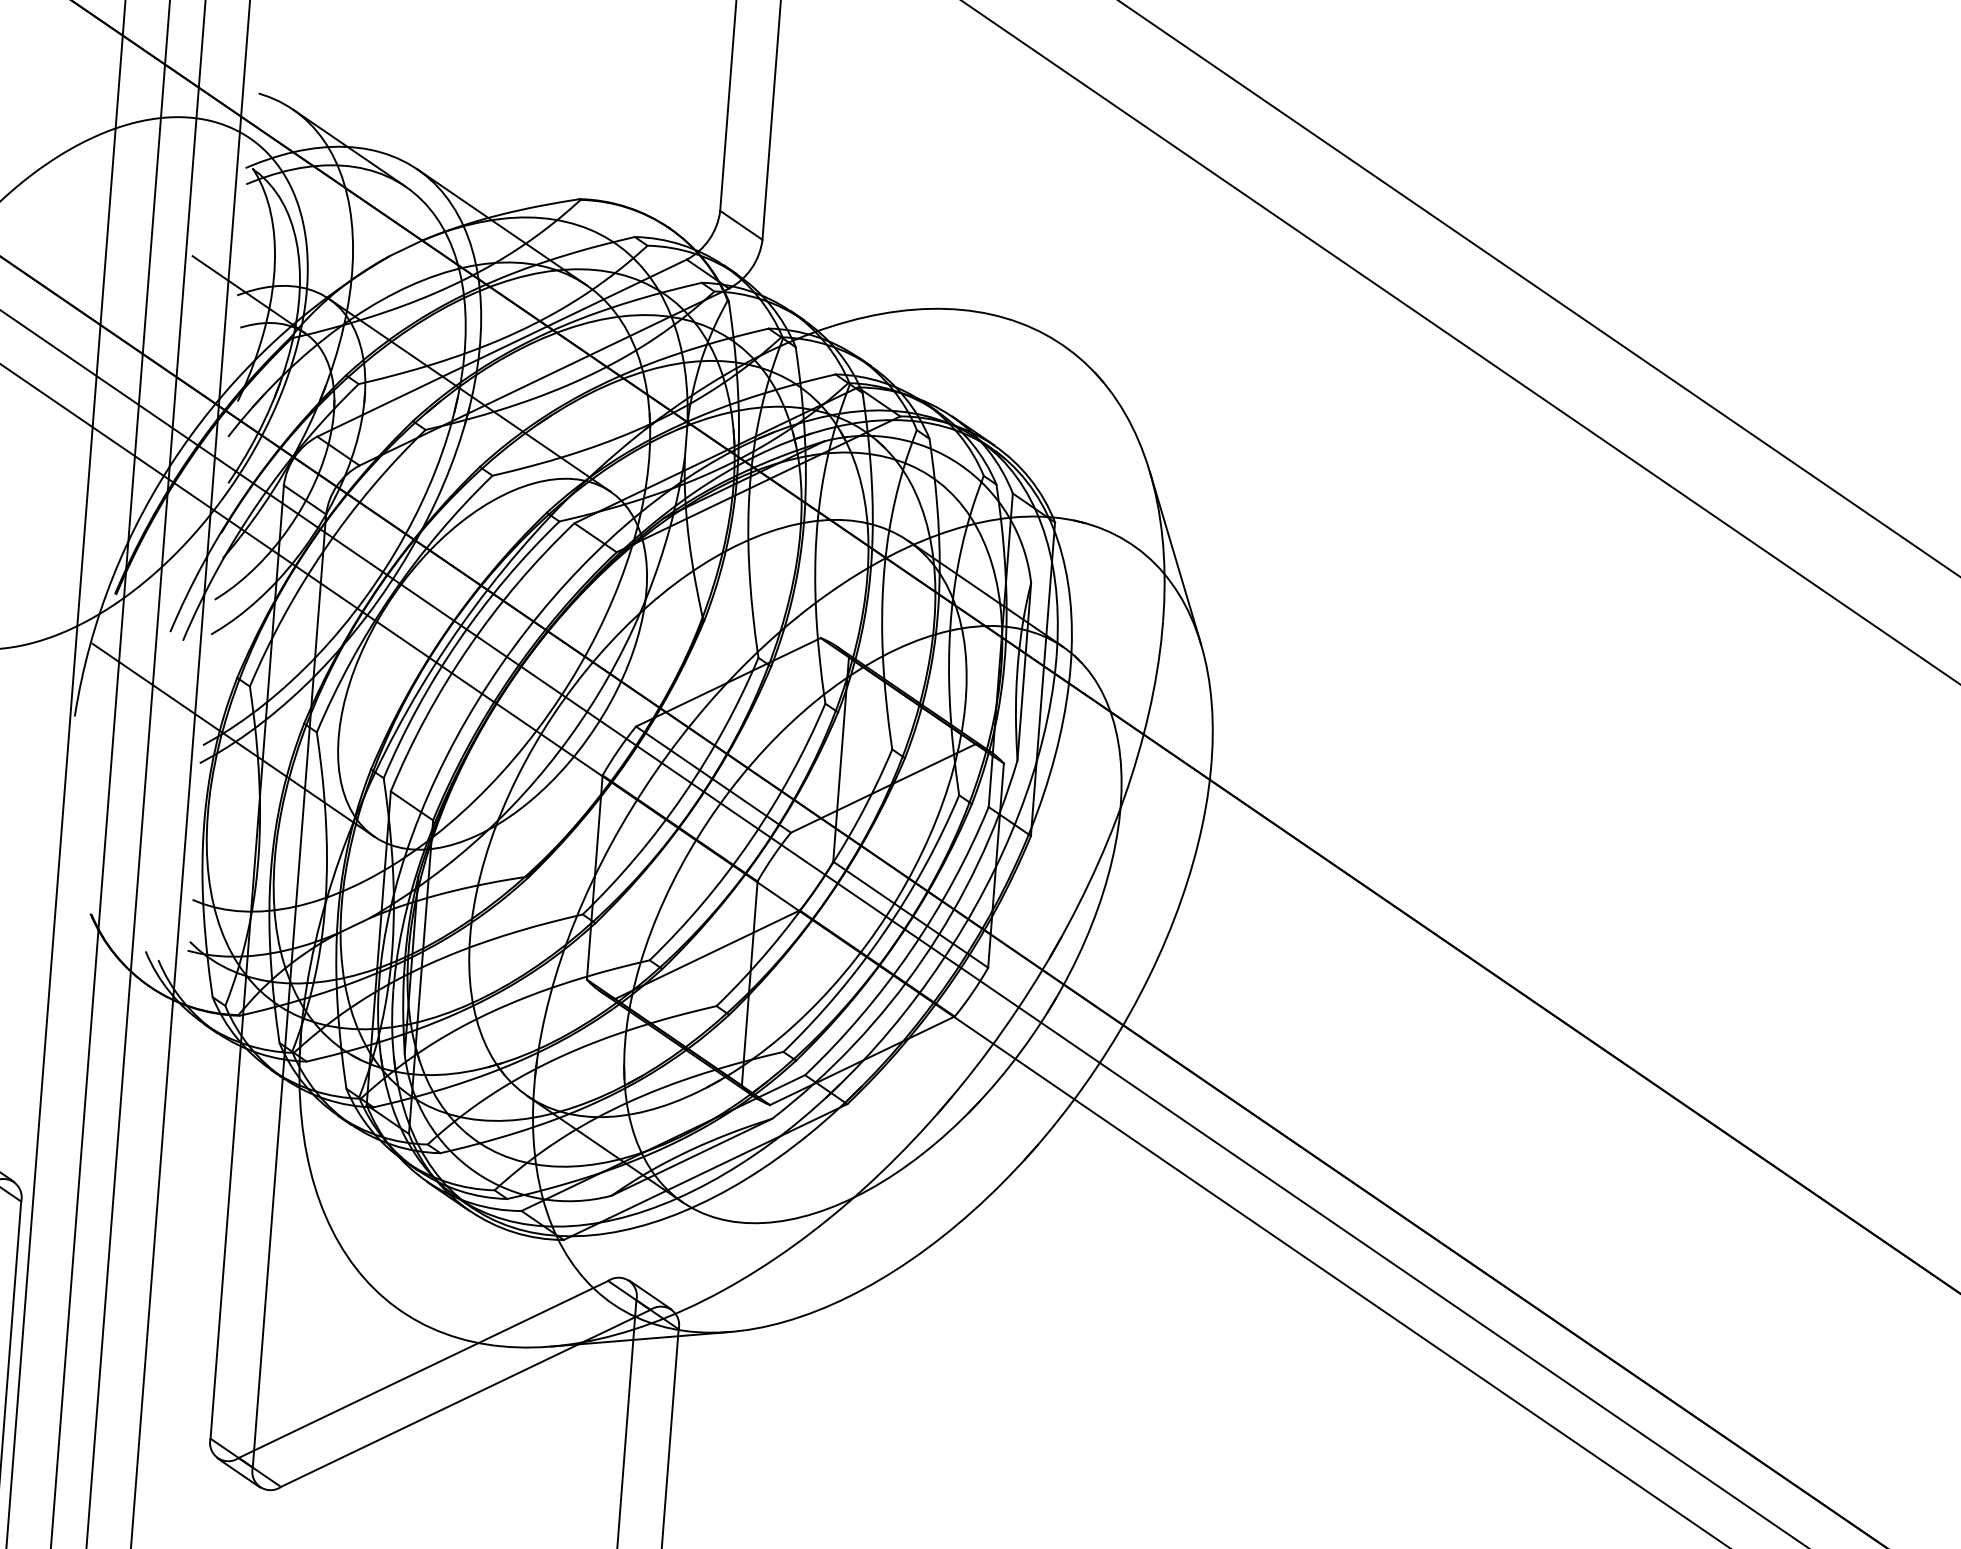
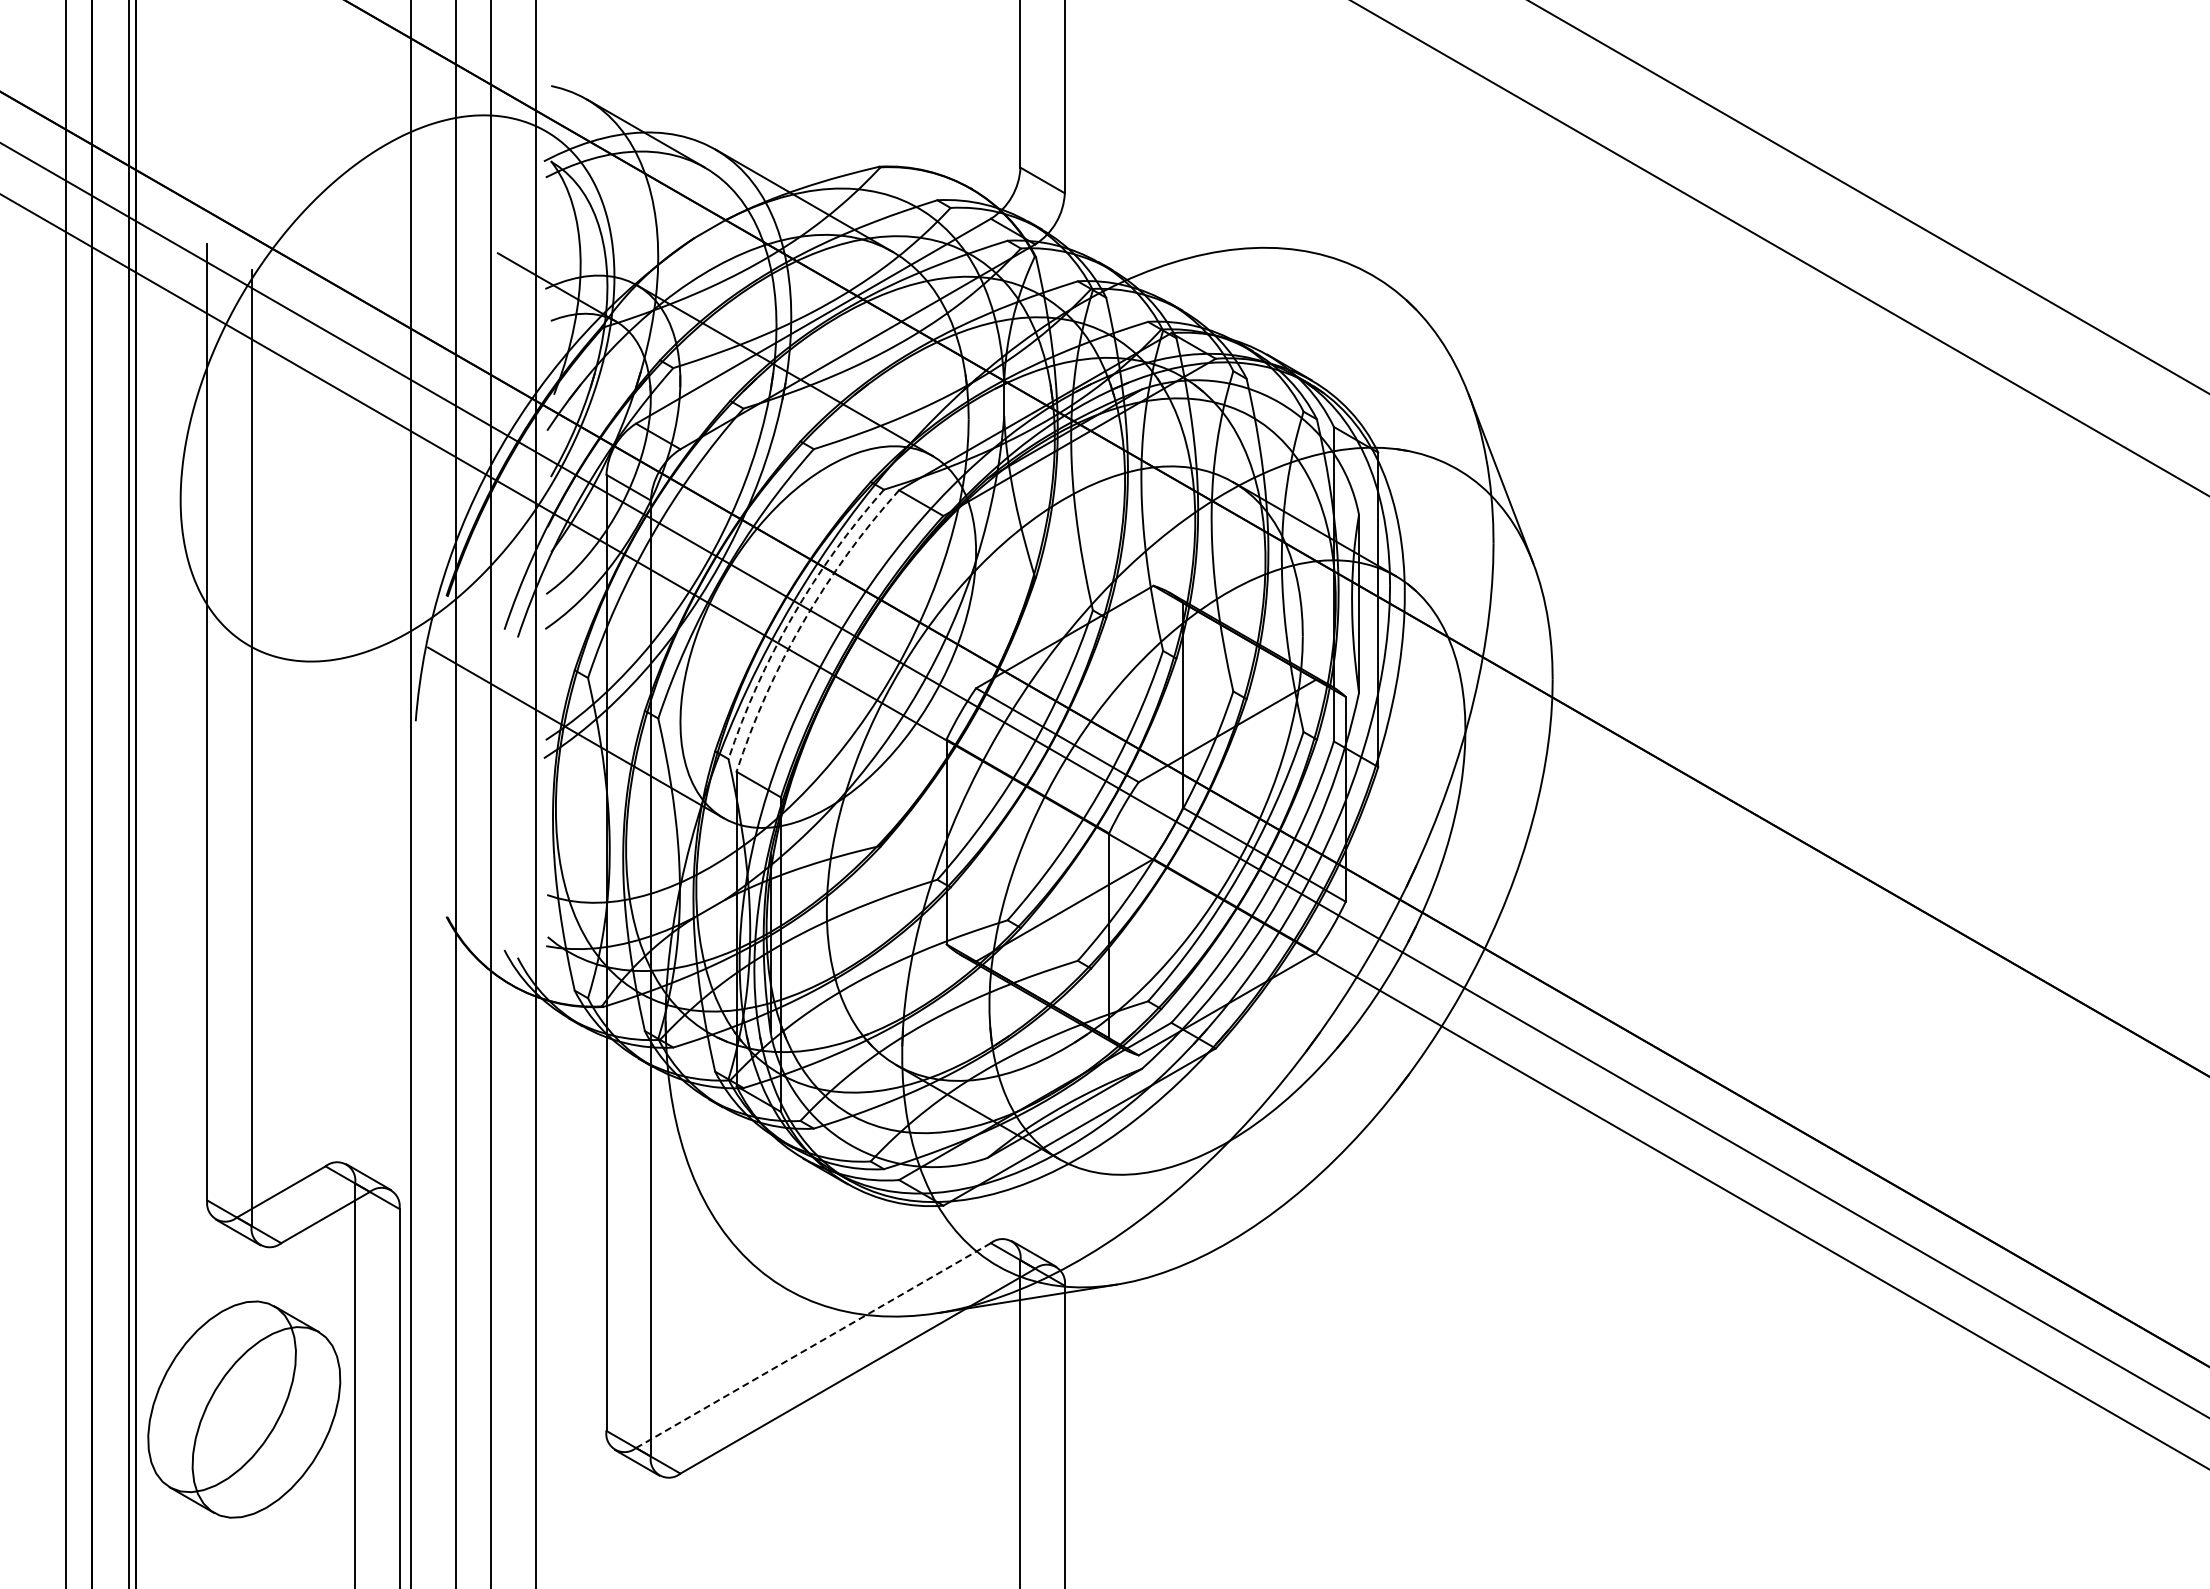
arc: (458, 640) -> (792, 616), solid -> dashed
arc: (468, 647) -> (803, 622), solid -> dashed
line: (423, 1369) -> (813, 1345), solid -> dashed

